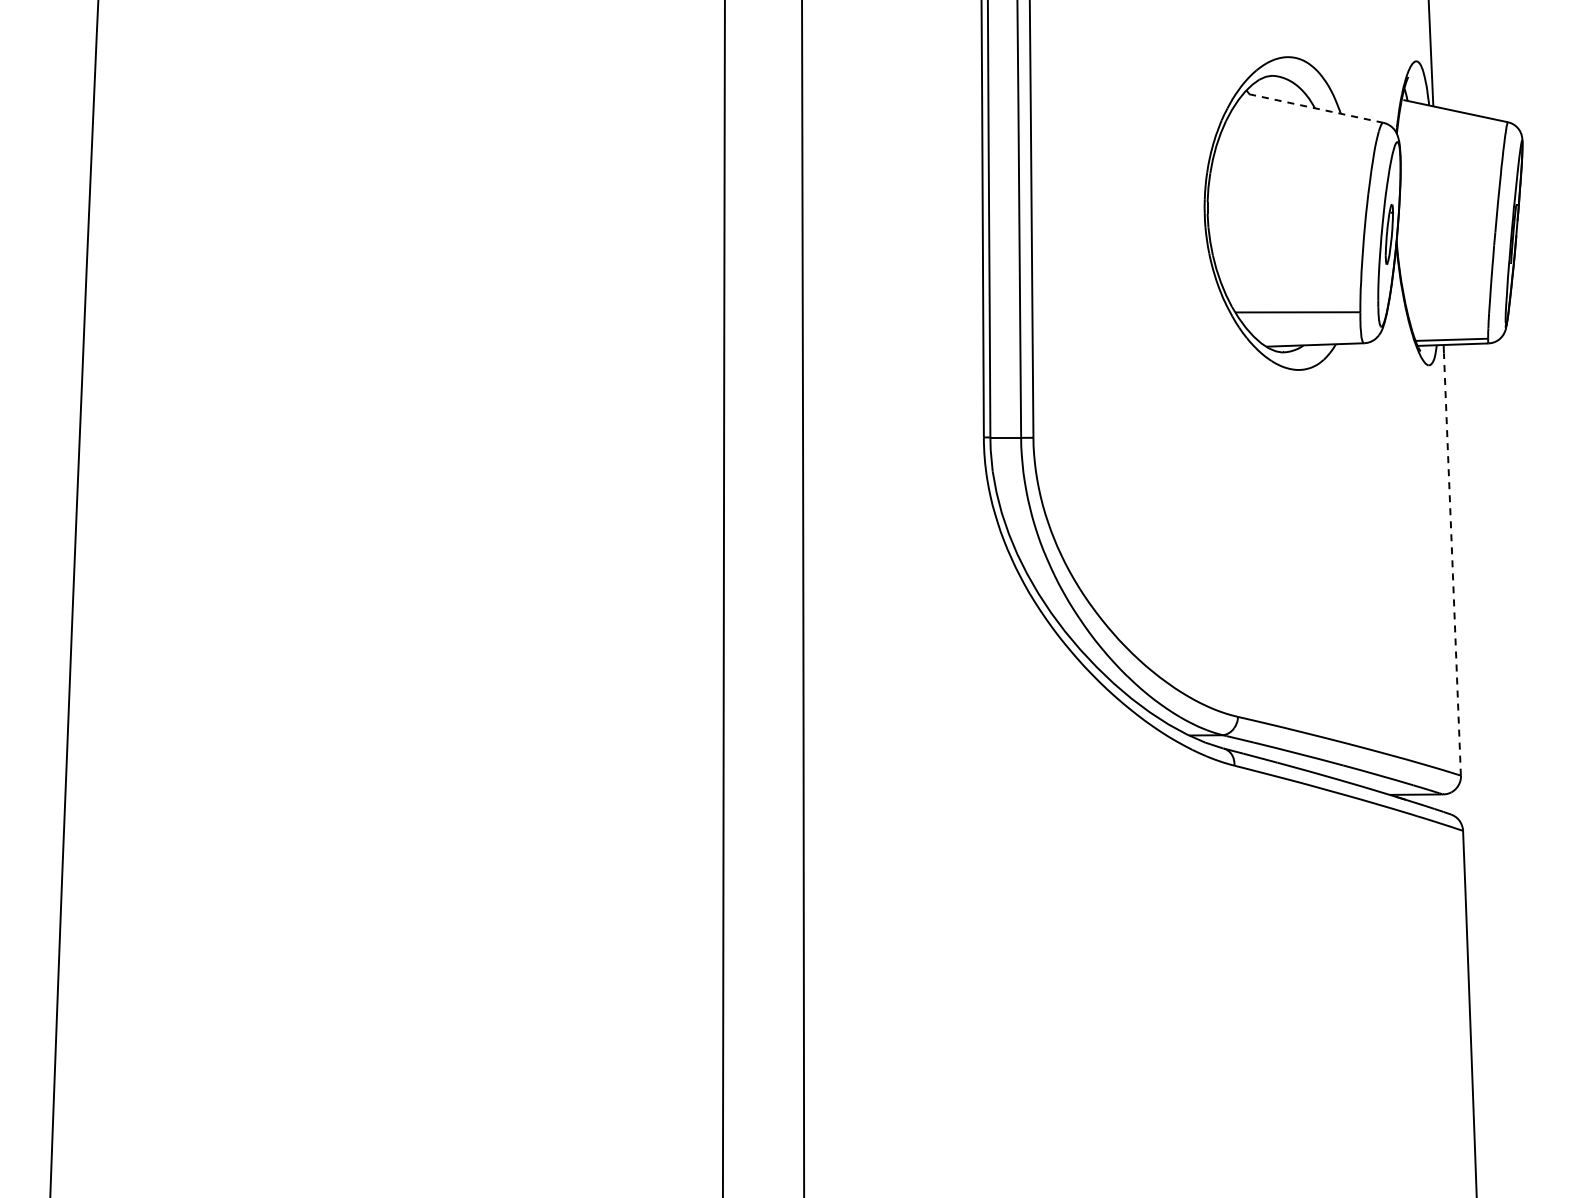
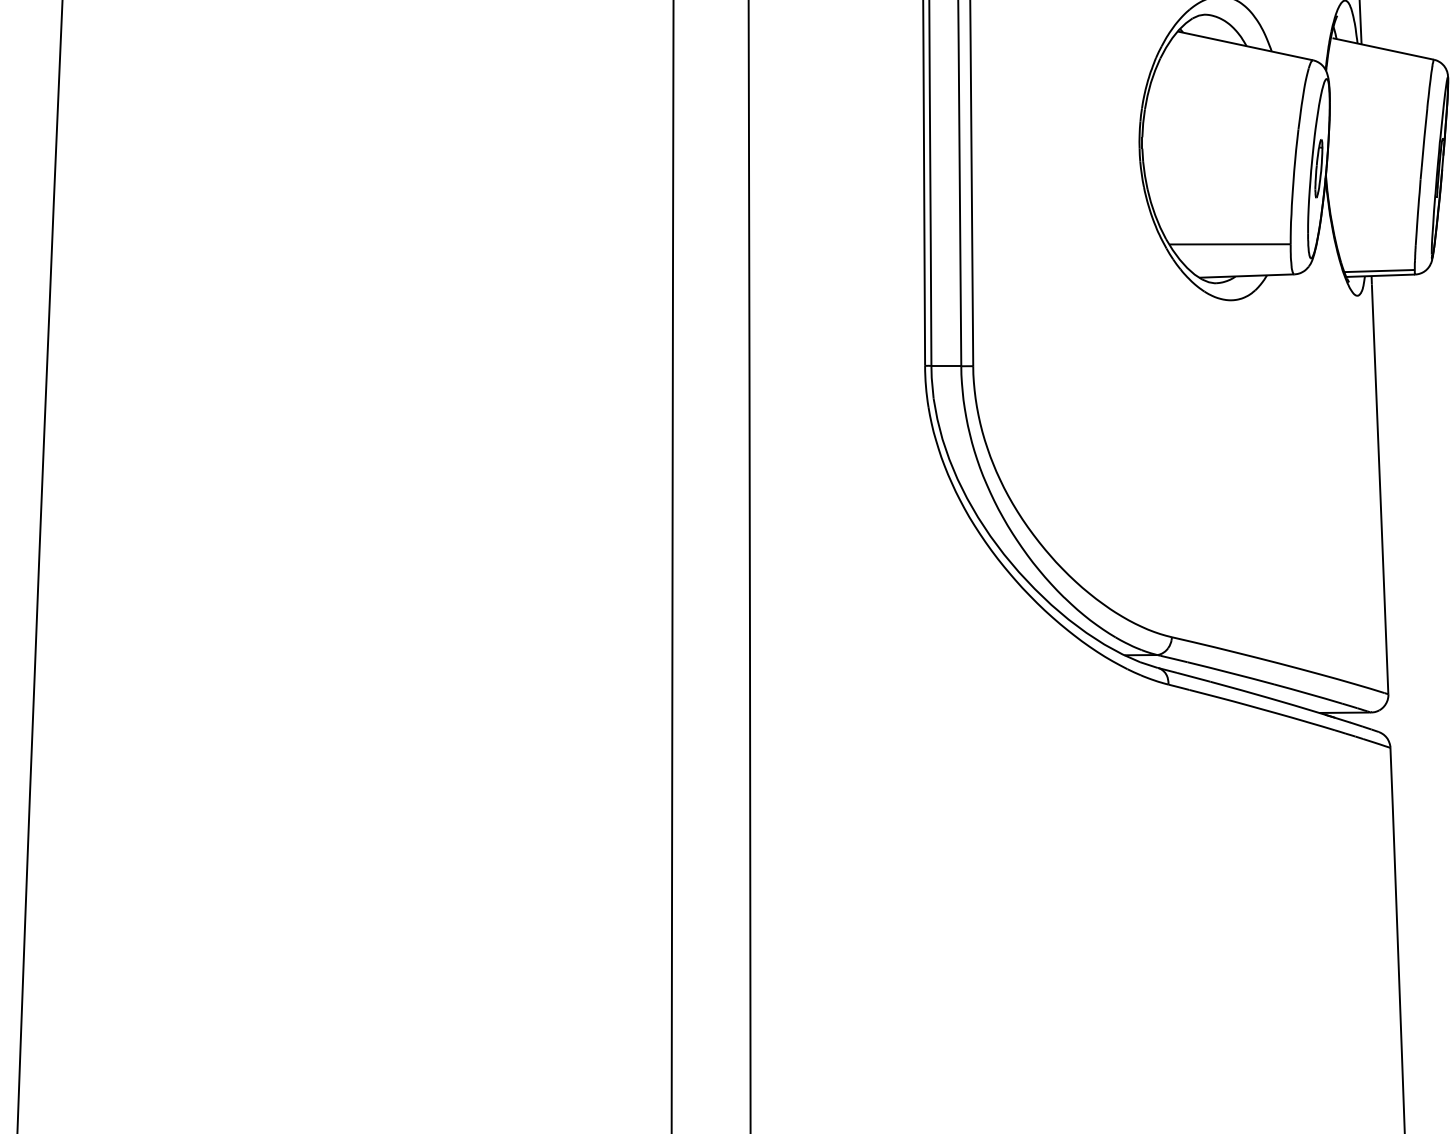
line: (1313, 107) -> (1245, 45), dashed -> solid
line: (1452, 564) -> (1380, 489), dashed -> solid

